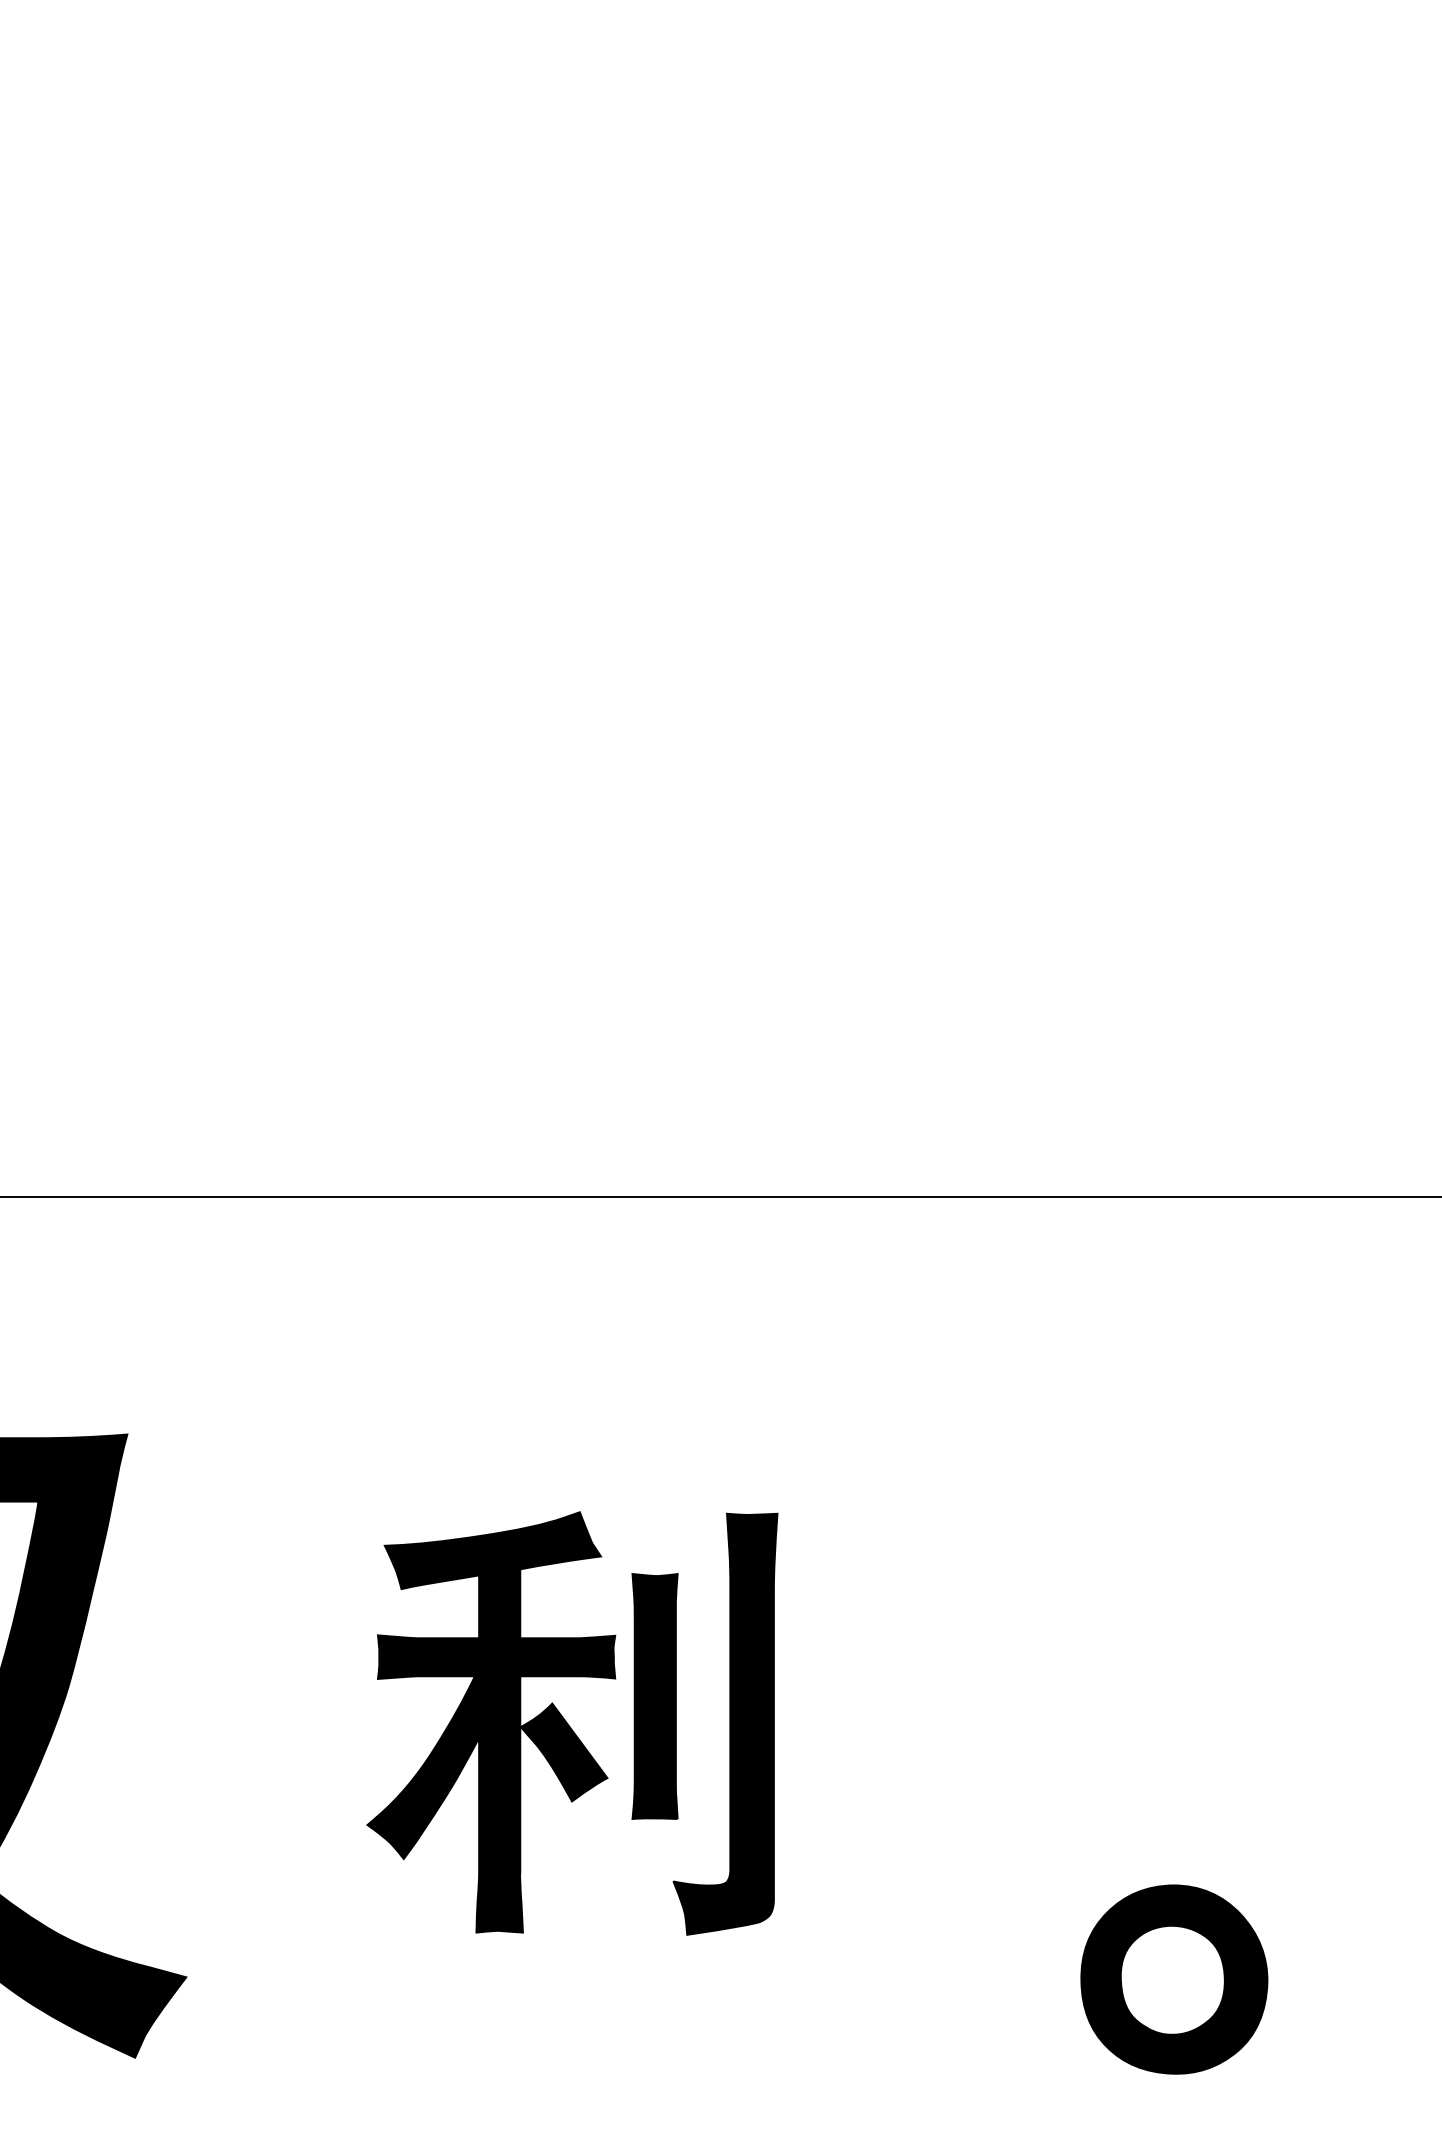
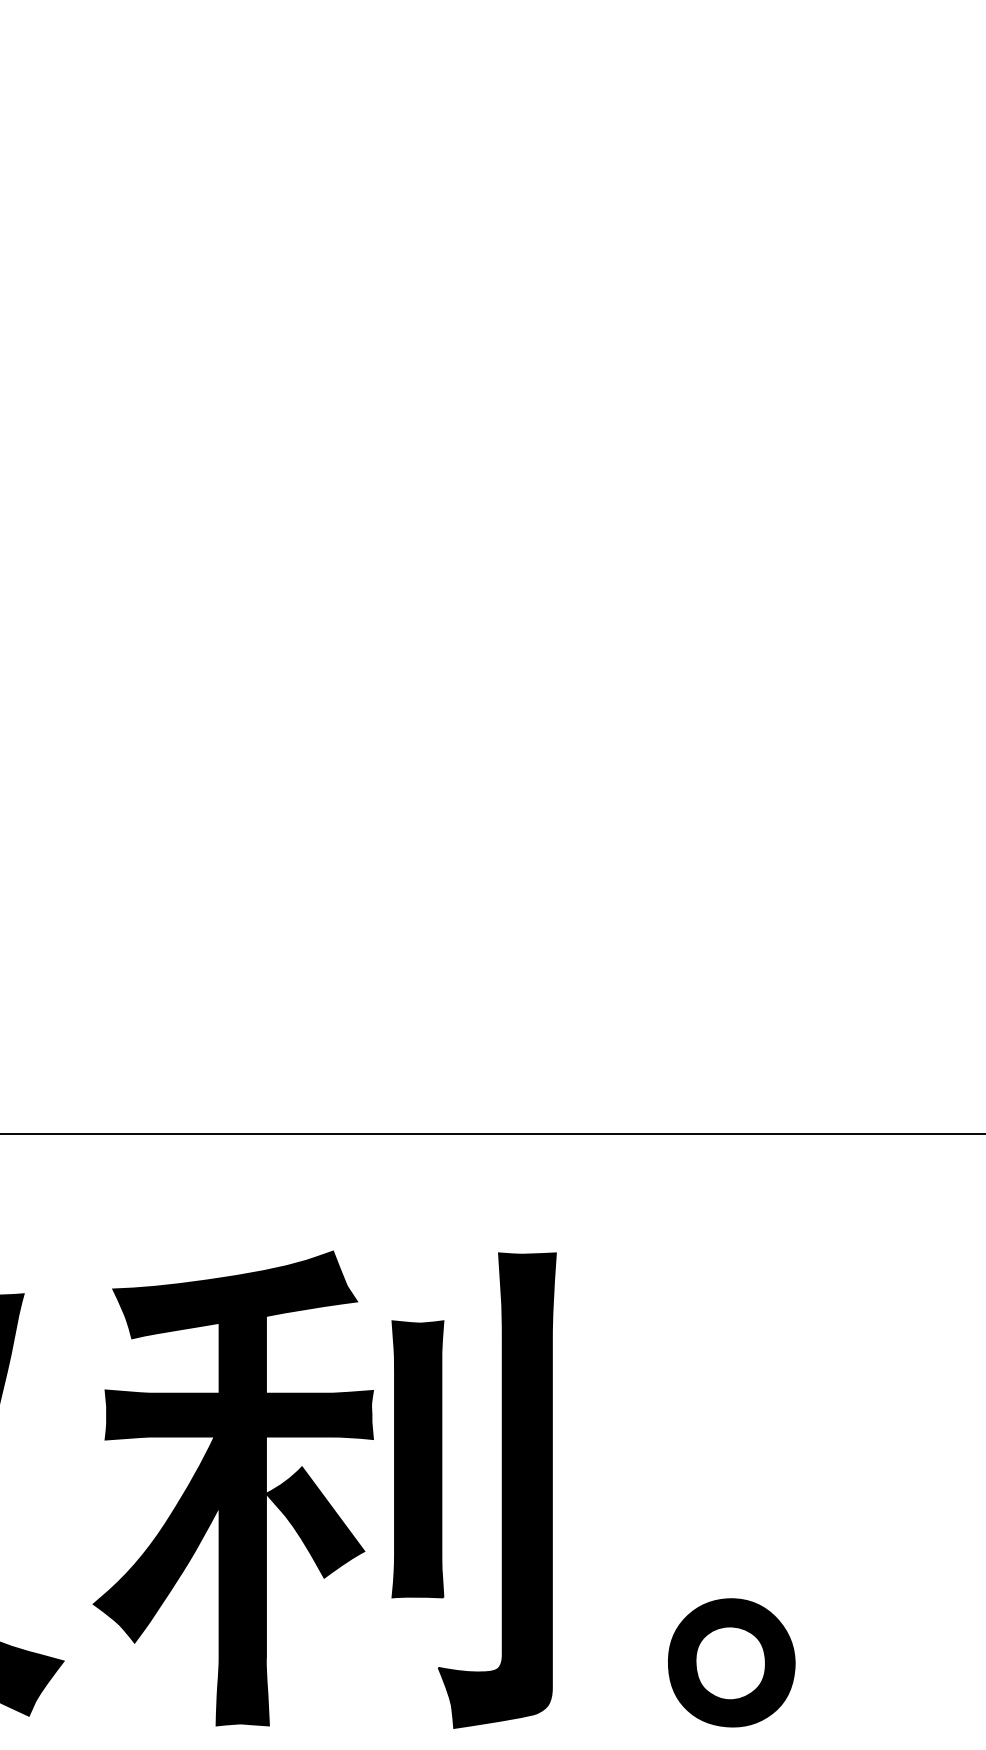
part: (572, 1723) -> (324, 1489), size x1.67

